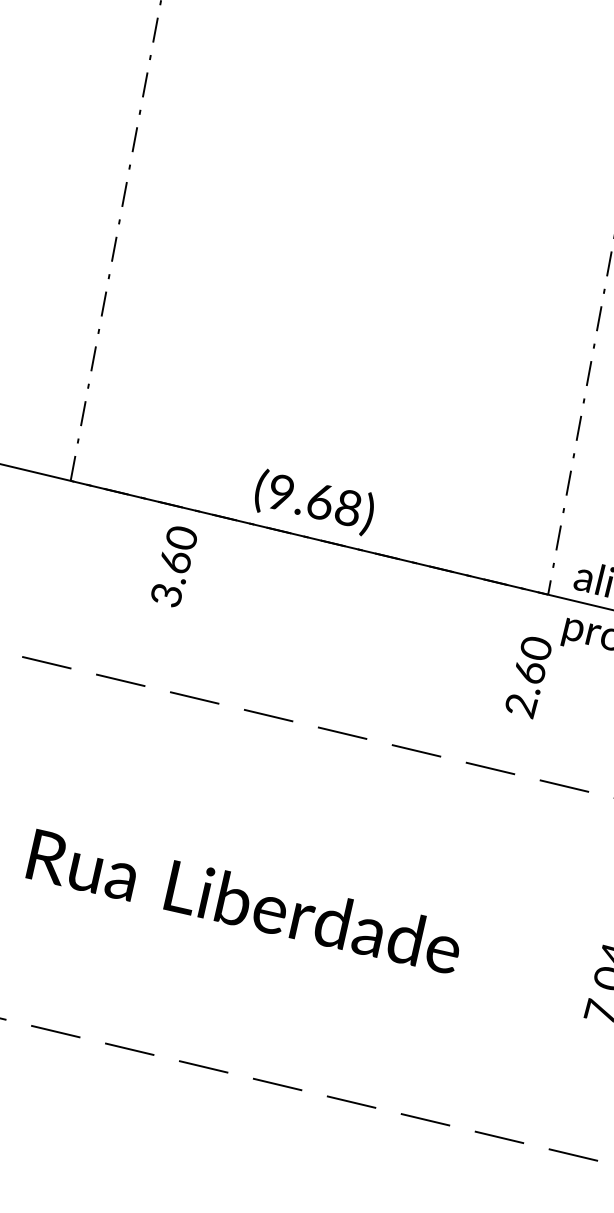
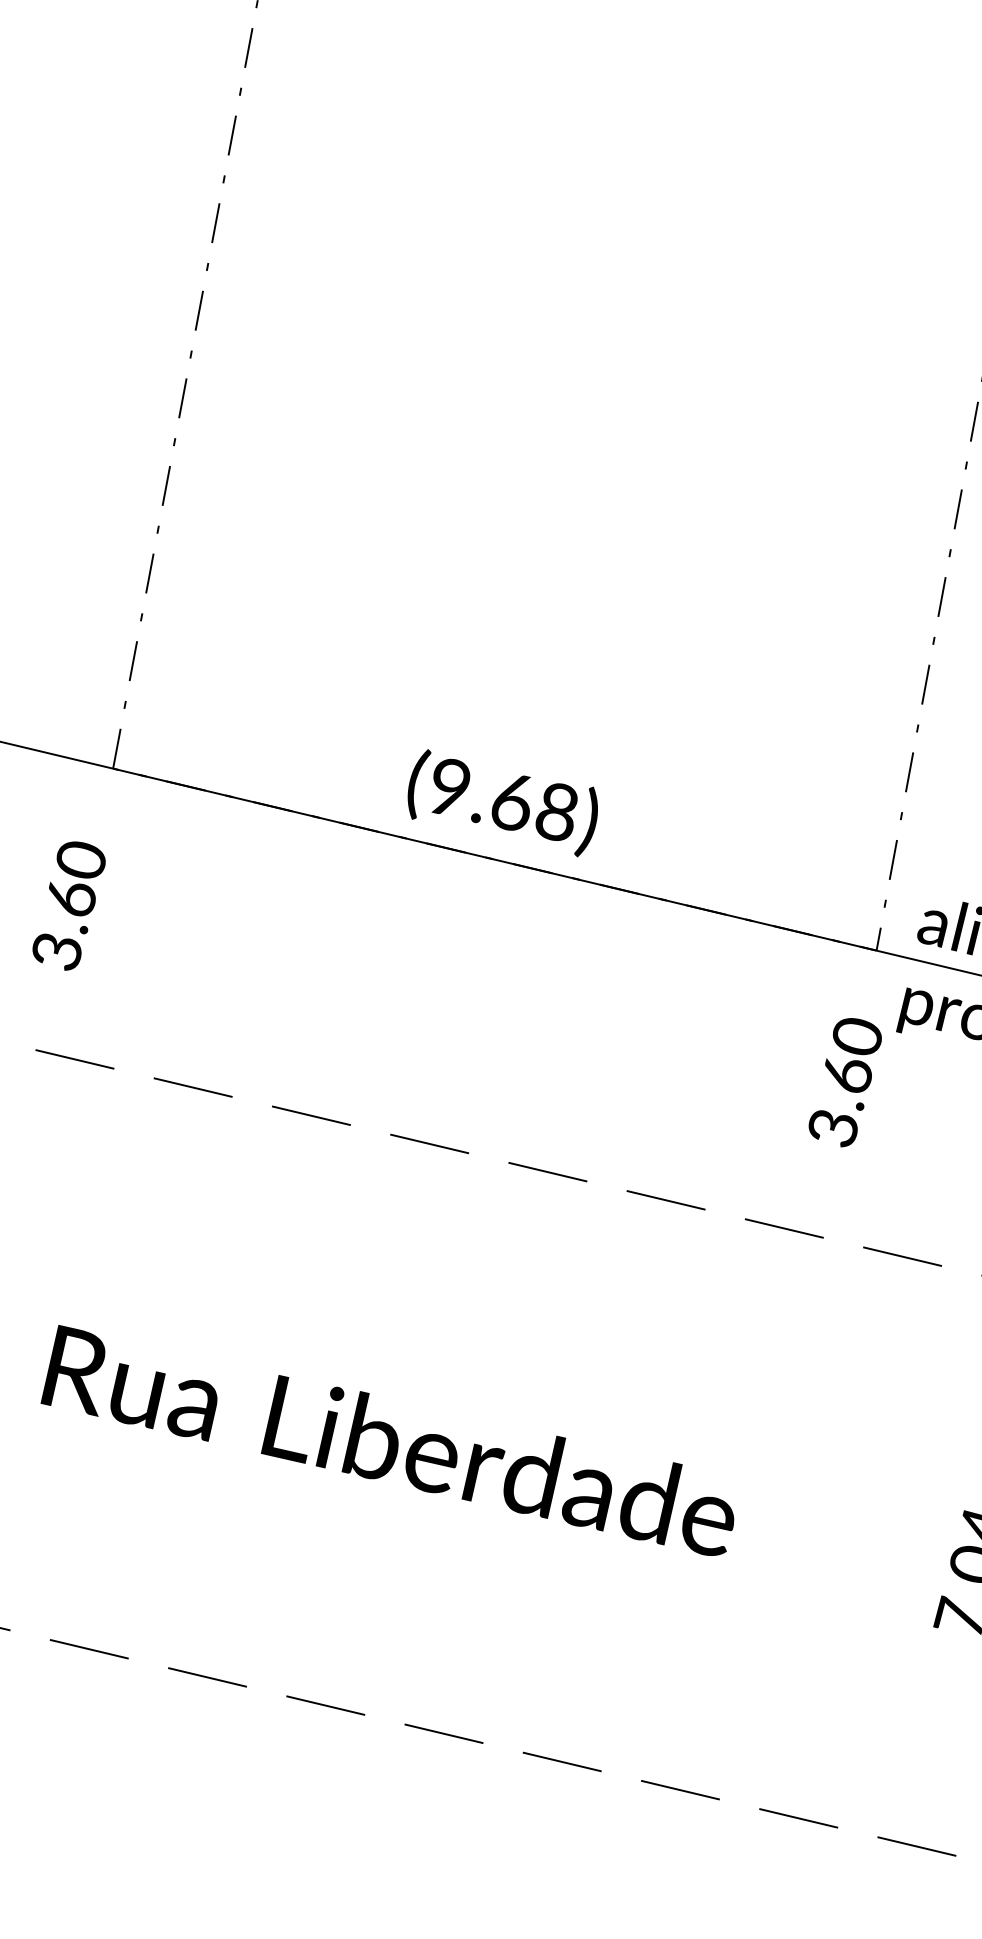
text: (173, 566) -> (68, 905), moved
text: (523, 706) -> (837, 1129), 2.60 -> 3.60

